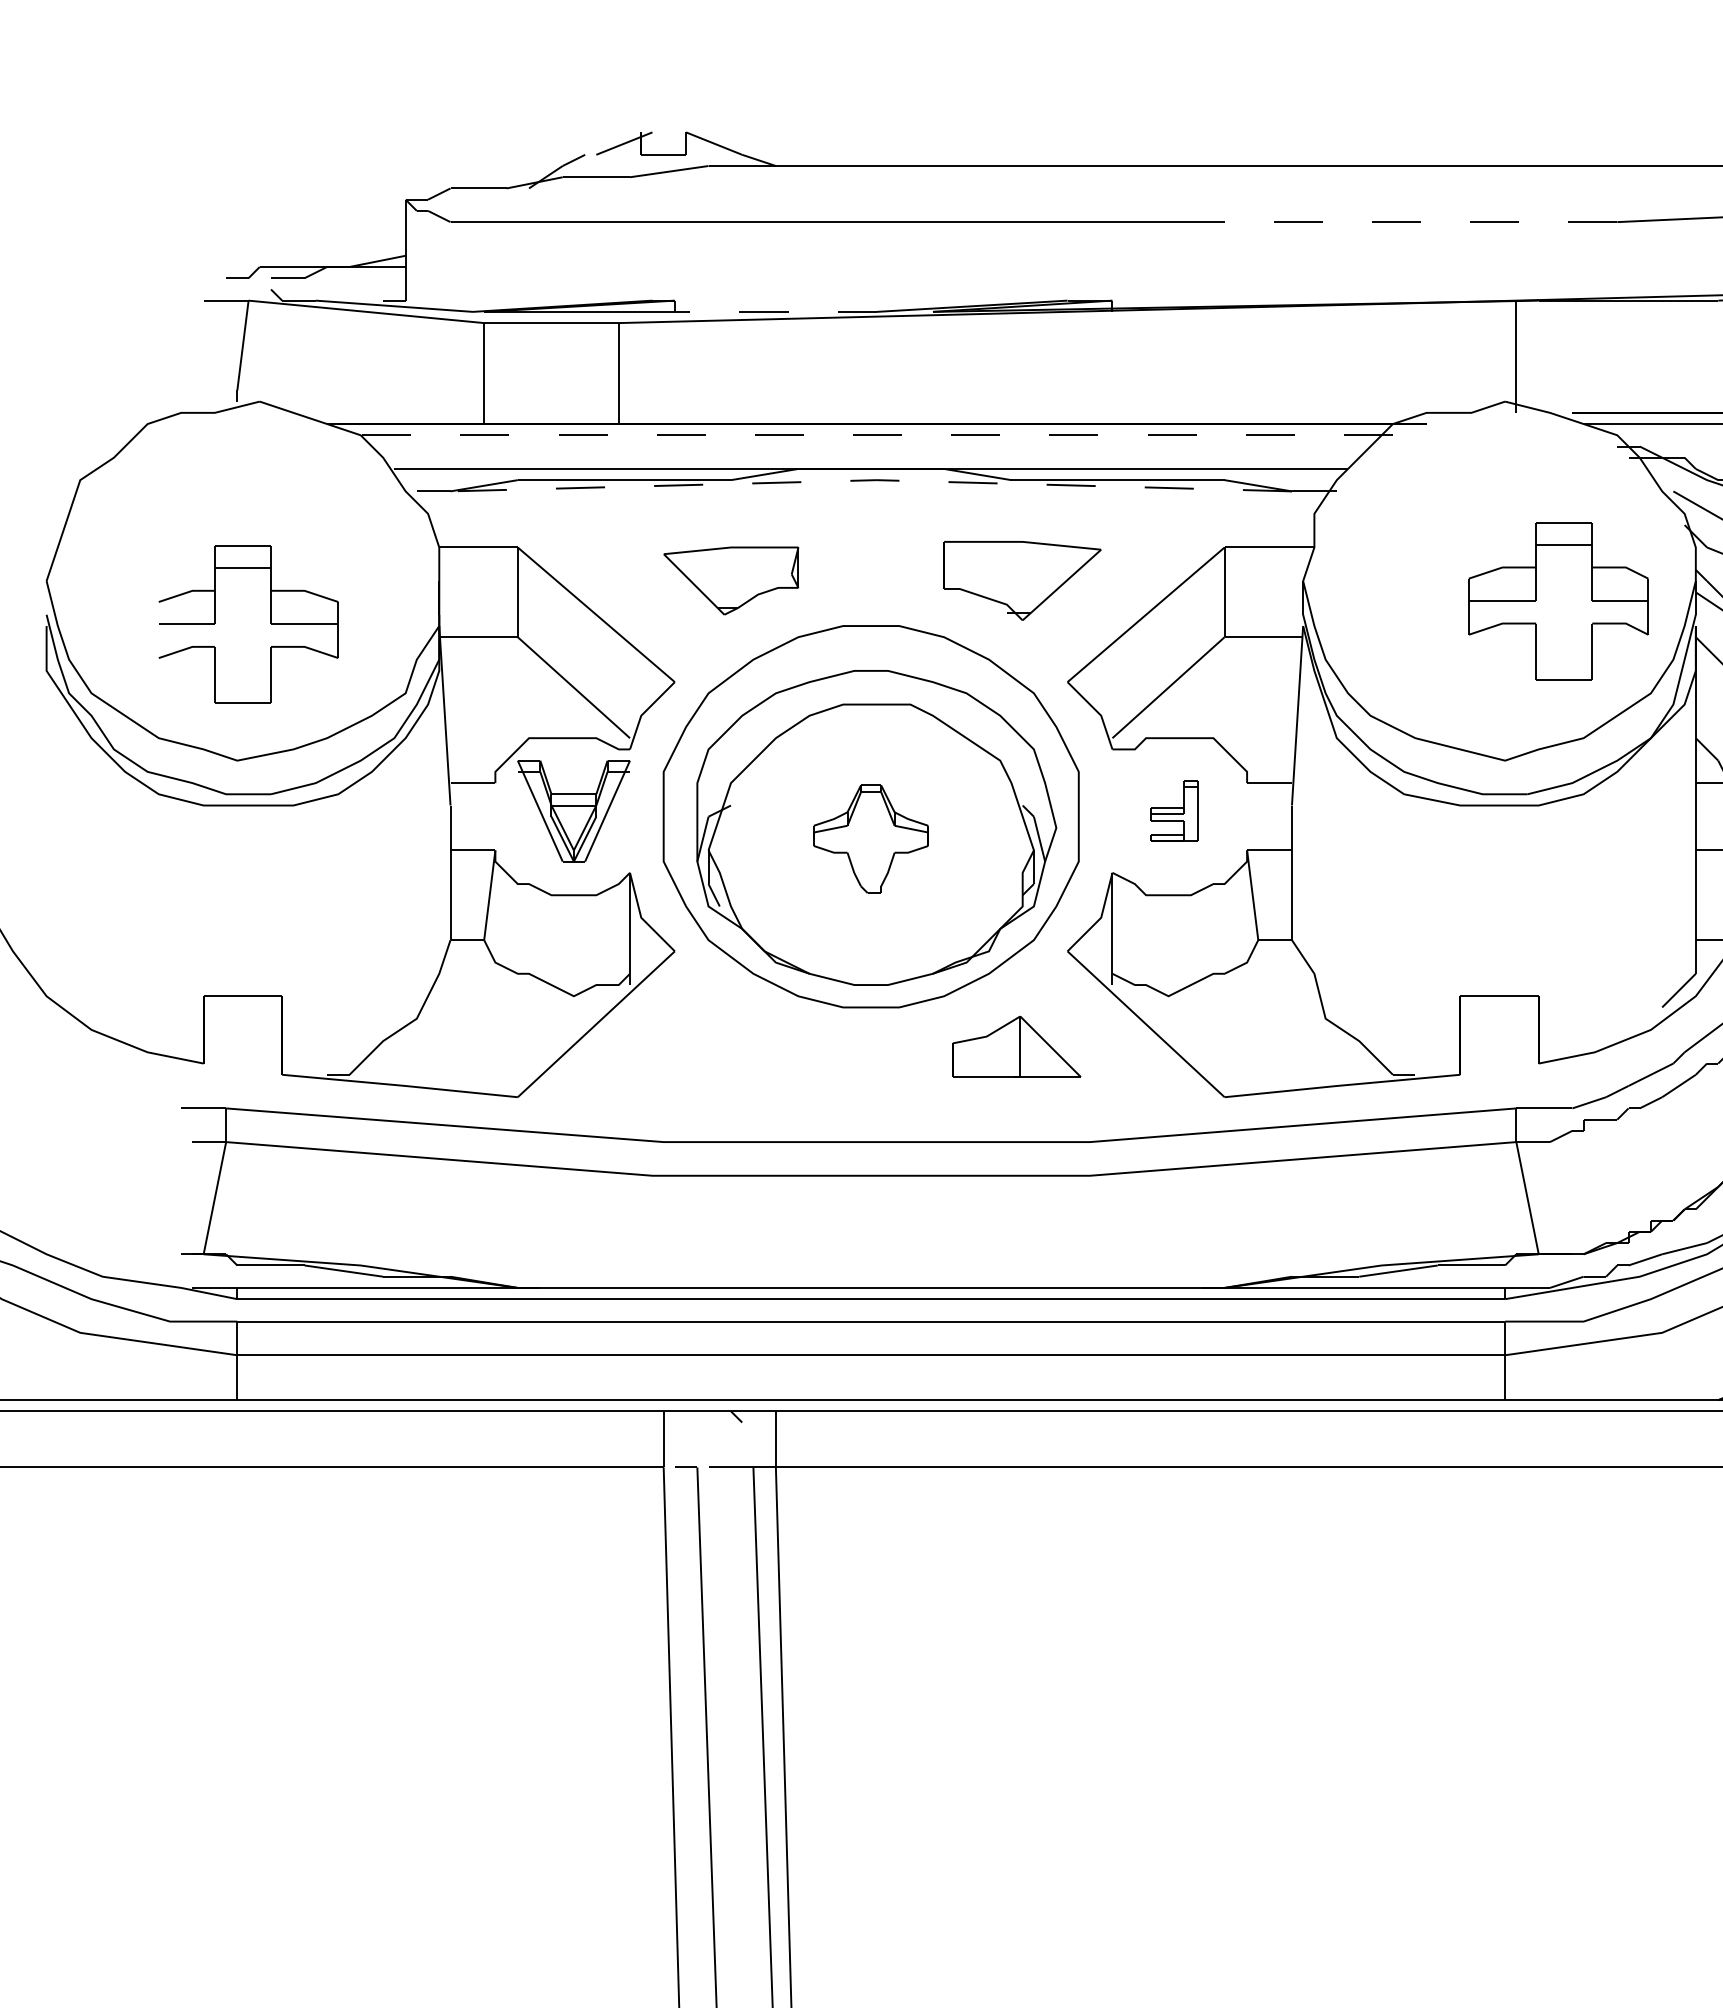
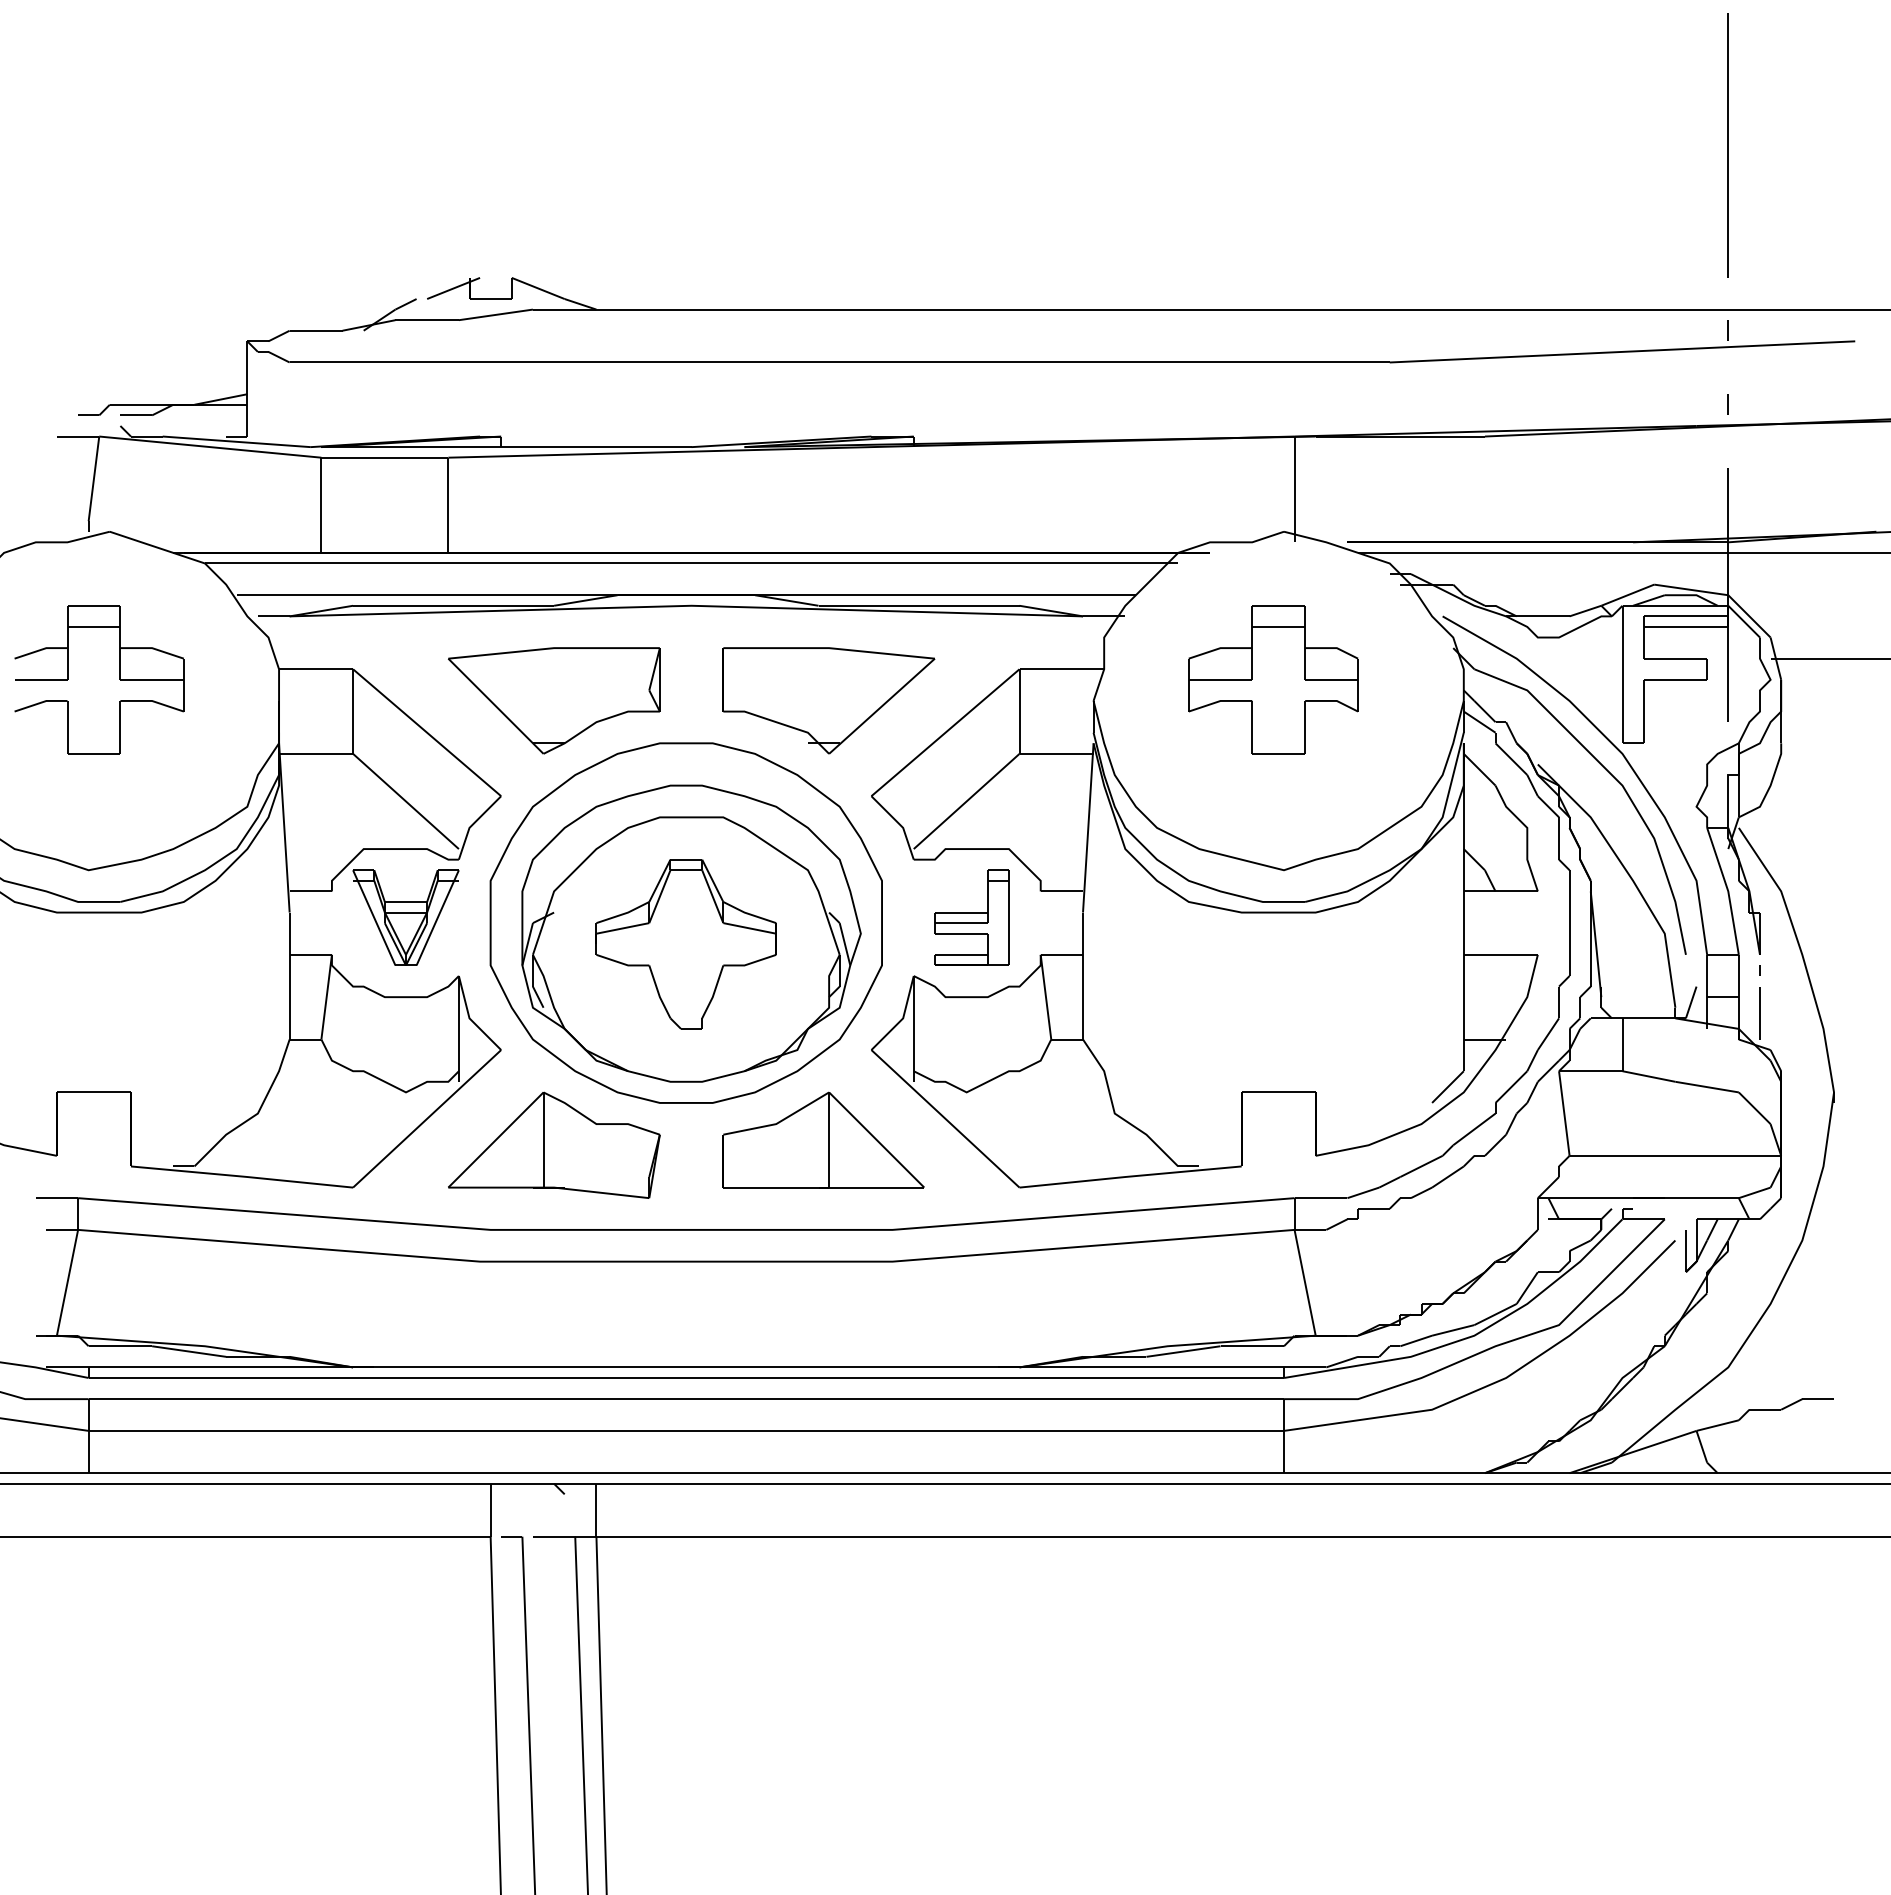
line: (1420, 222) -> (1204, 362), dashed -> solid
line: (760, 312) -> (581, 447), dashed -> solid
line: (876, 435) -> (691, 563), dashed -> solid
line: (871, 479) -> (686, 605), dashed -> solid
part: (731, 580) -> (554, 700), size x1.67
part: (1022, 580) -> (828, 700), size x1.43
part: (1558, 600) -> (1273, 679), moved
part: (270, 624) -> (119, 679), moved
part: (1173, 810) -> (971, 917), size x1.67
part: (870, 839) -> (685, 944), size x1.67
part: (1016, 1046) -> (823, 1139), size x1.67
part: (731, 1051) -> (554, 1144), added

